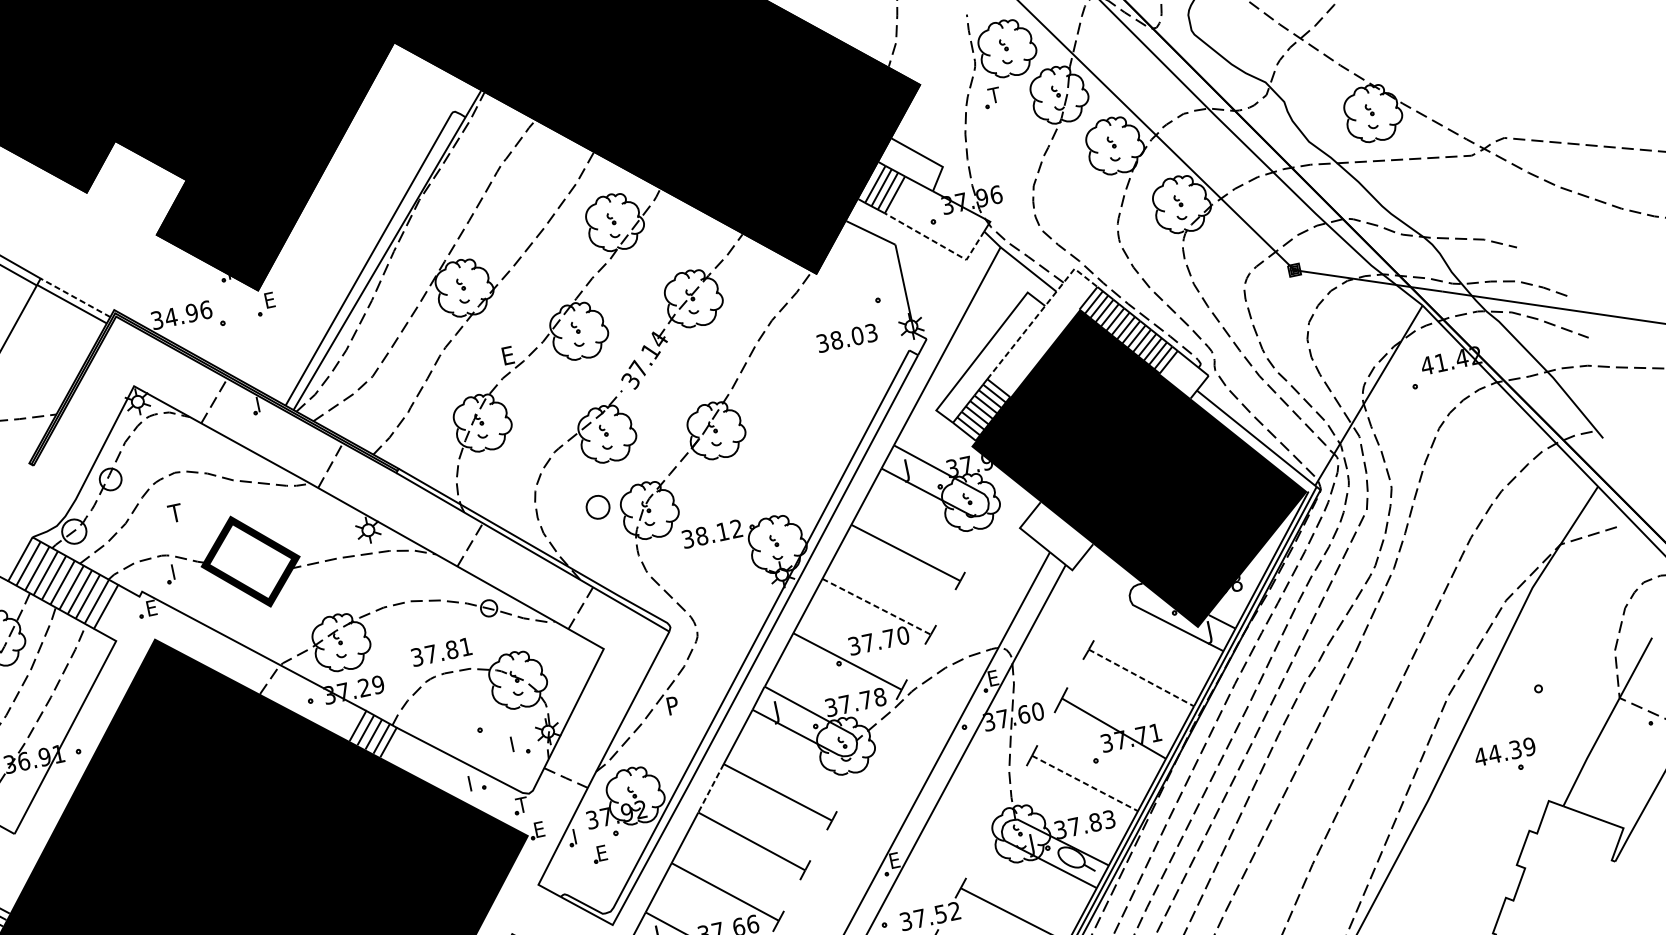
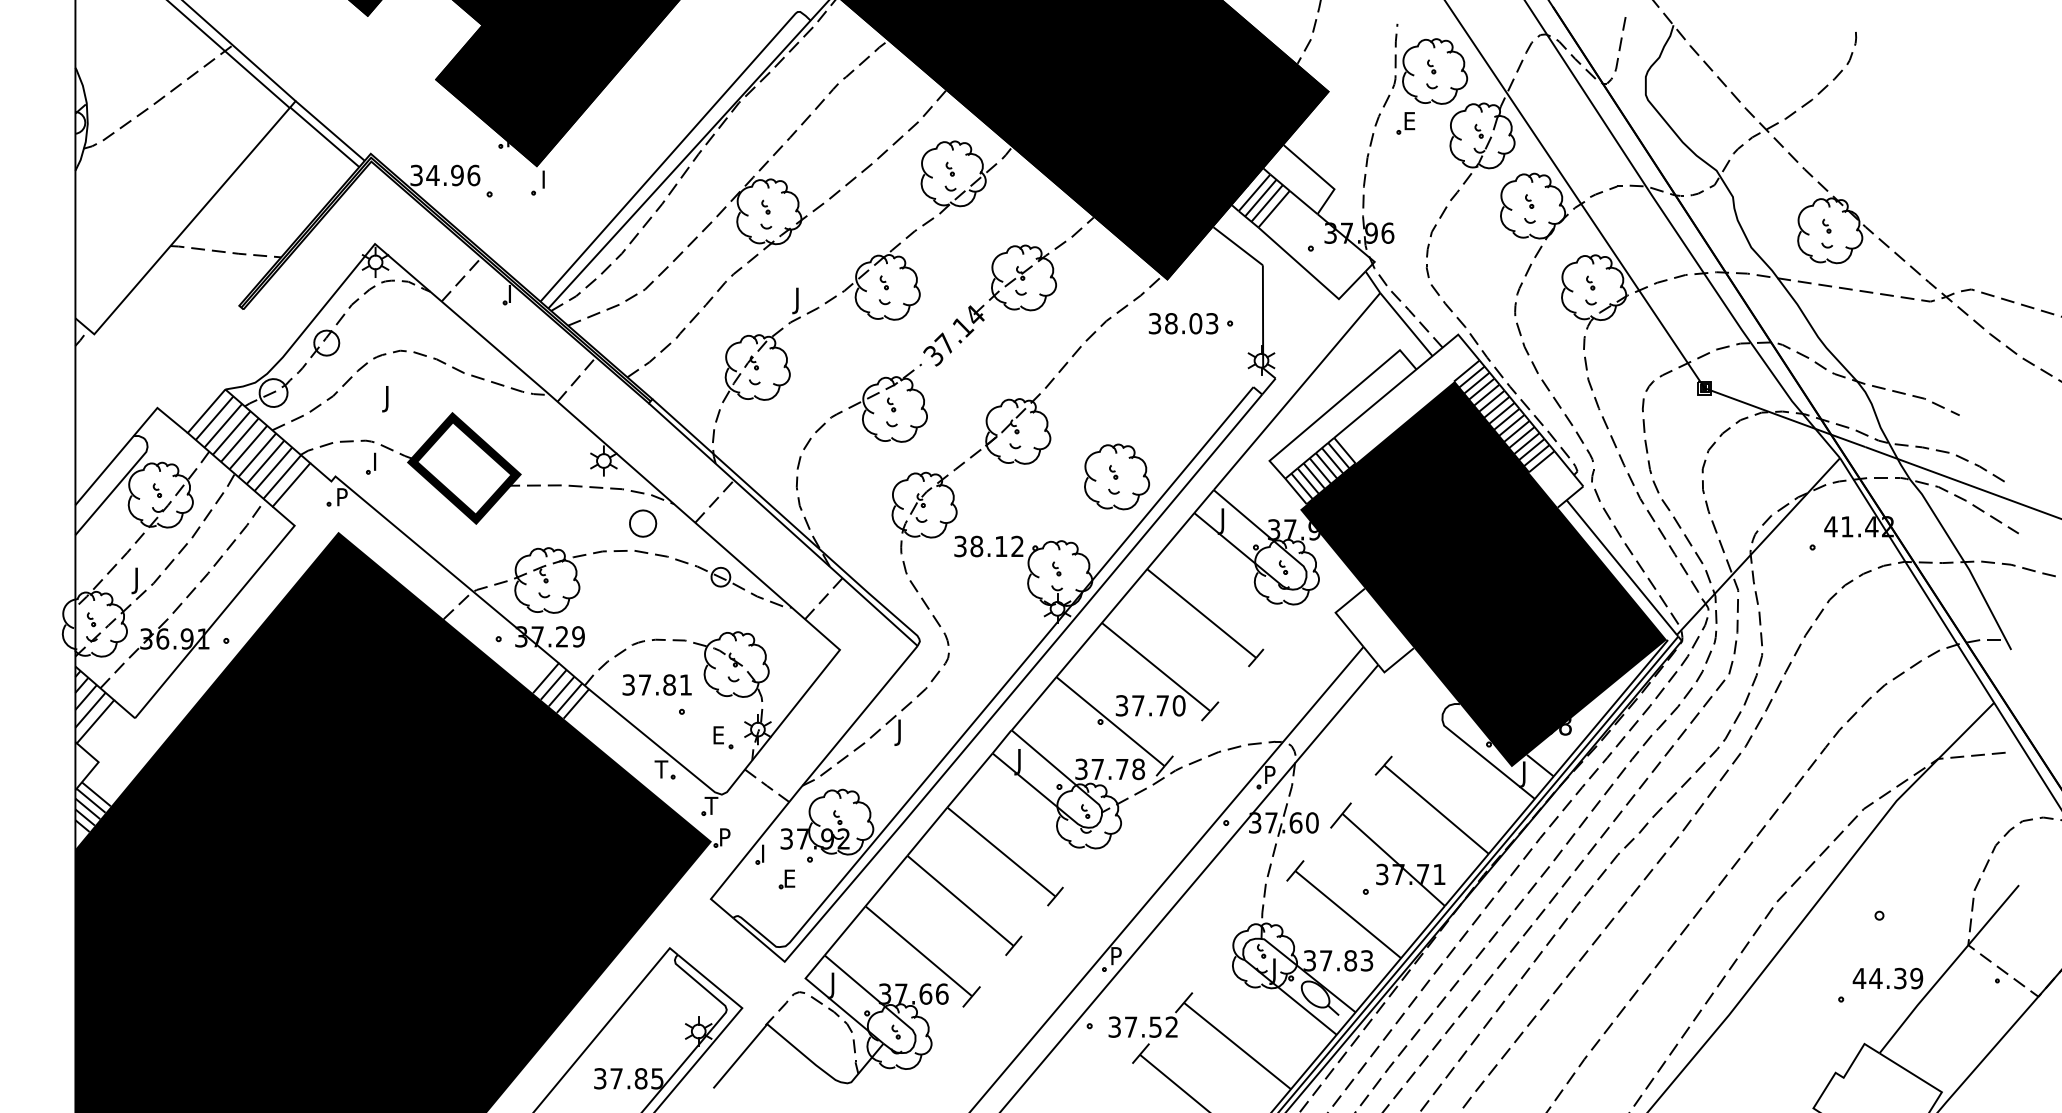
text: (994, 95) -> (1409, 121), T -> E
line: (940, 245) -> (1313, 276), dashed -> solid
line: (75, 297) -> (330, 130), dashed -> solid
text: (270, 300) -> (548, 179), E -> I
line: (1041, 311) -> (1410, 374), dashed -> solid
text: (847, 338) -> (1183, 323), moved
text: (507, 357) -> (800, 300), E -> J
part: (809, 451) -> (1117, 476), added
part: (598, 507) -> (643, 523), moved
text: (175, 516) -> (390, 399), T -> J
line: (877, 607) -> (1156, 667), dashed -> solid
text: (152, 608) -> (343, 497), E -> P
text: (440, 651) -> (656, 684), moved
text: (994, 677) -> (1271, 774), E -> P
line: (1141, 677) -> (1436, 809), dashed -> solid
text: (671, 708) -> (902, 732), P -> J
text: (516, 743) -> (719, 735), I -> E
text: (1504, 751) -> (1887, 978), moved
text: (472, 783) -> (661, 769), I -> T
line: (1085, 783) -> (1348, 914), dashed -> solid
line: (711, 789) -> (927, 832), dashed -> solid
text: (540, 829) -> (726, 837), E -> P
text: (895, 860) -> (1117, 956), E -> P

